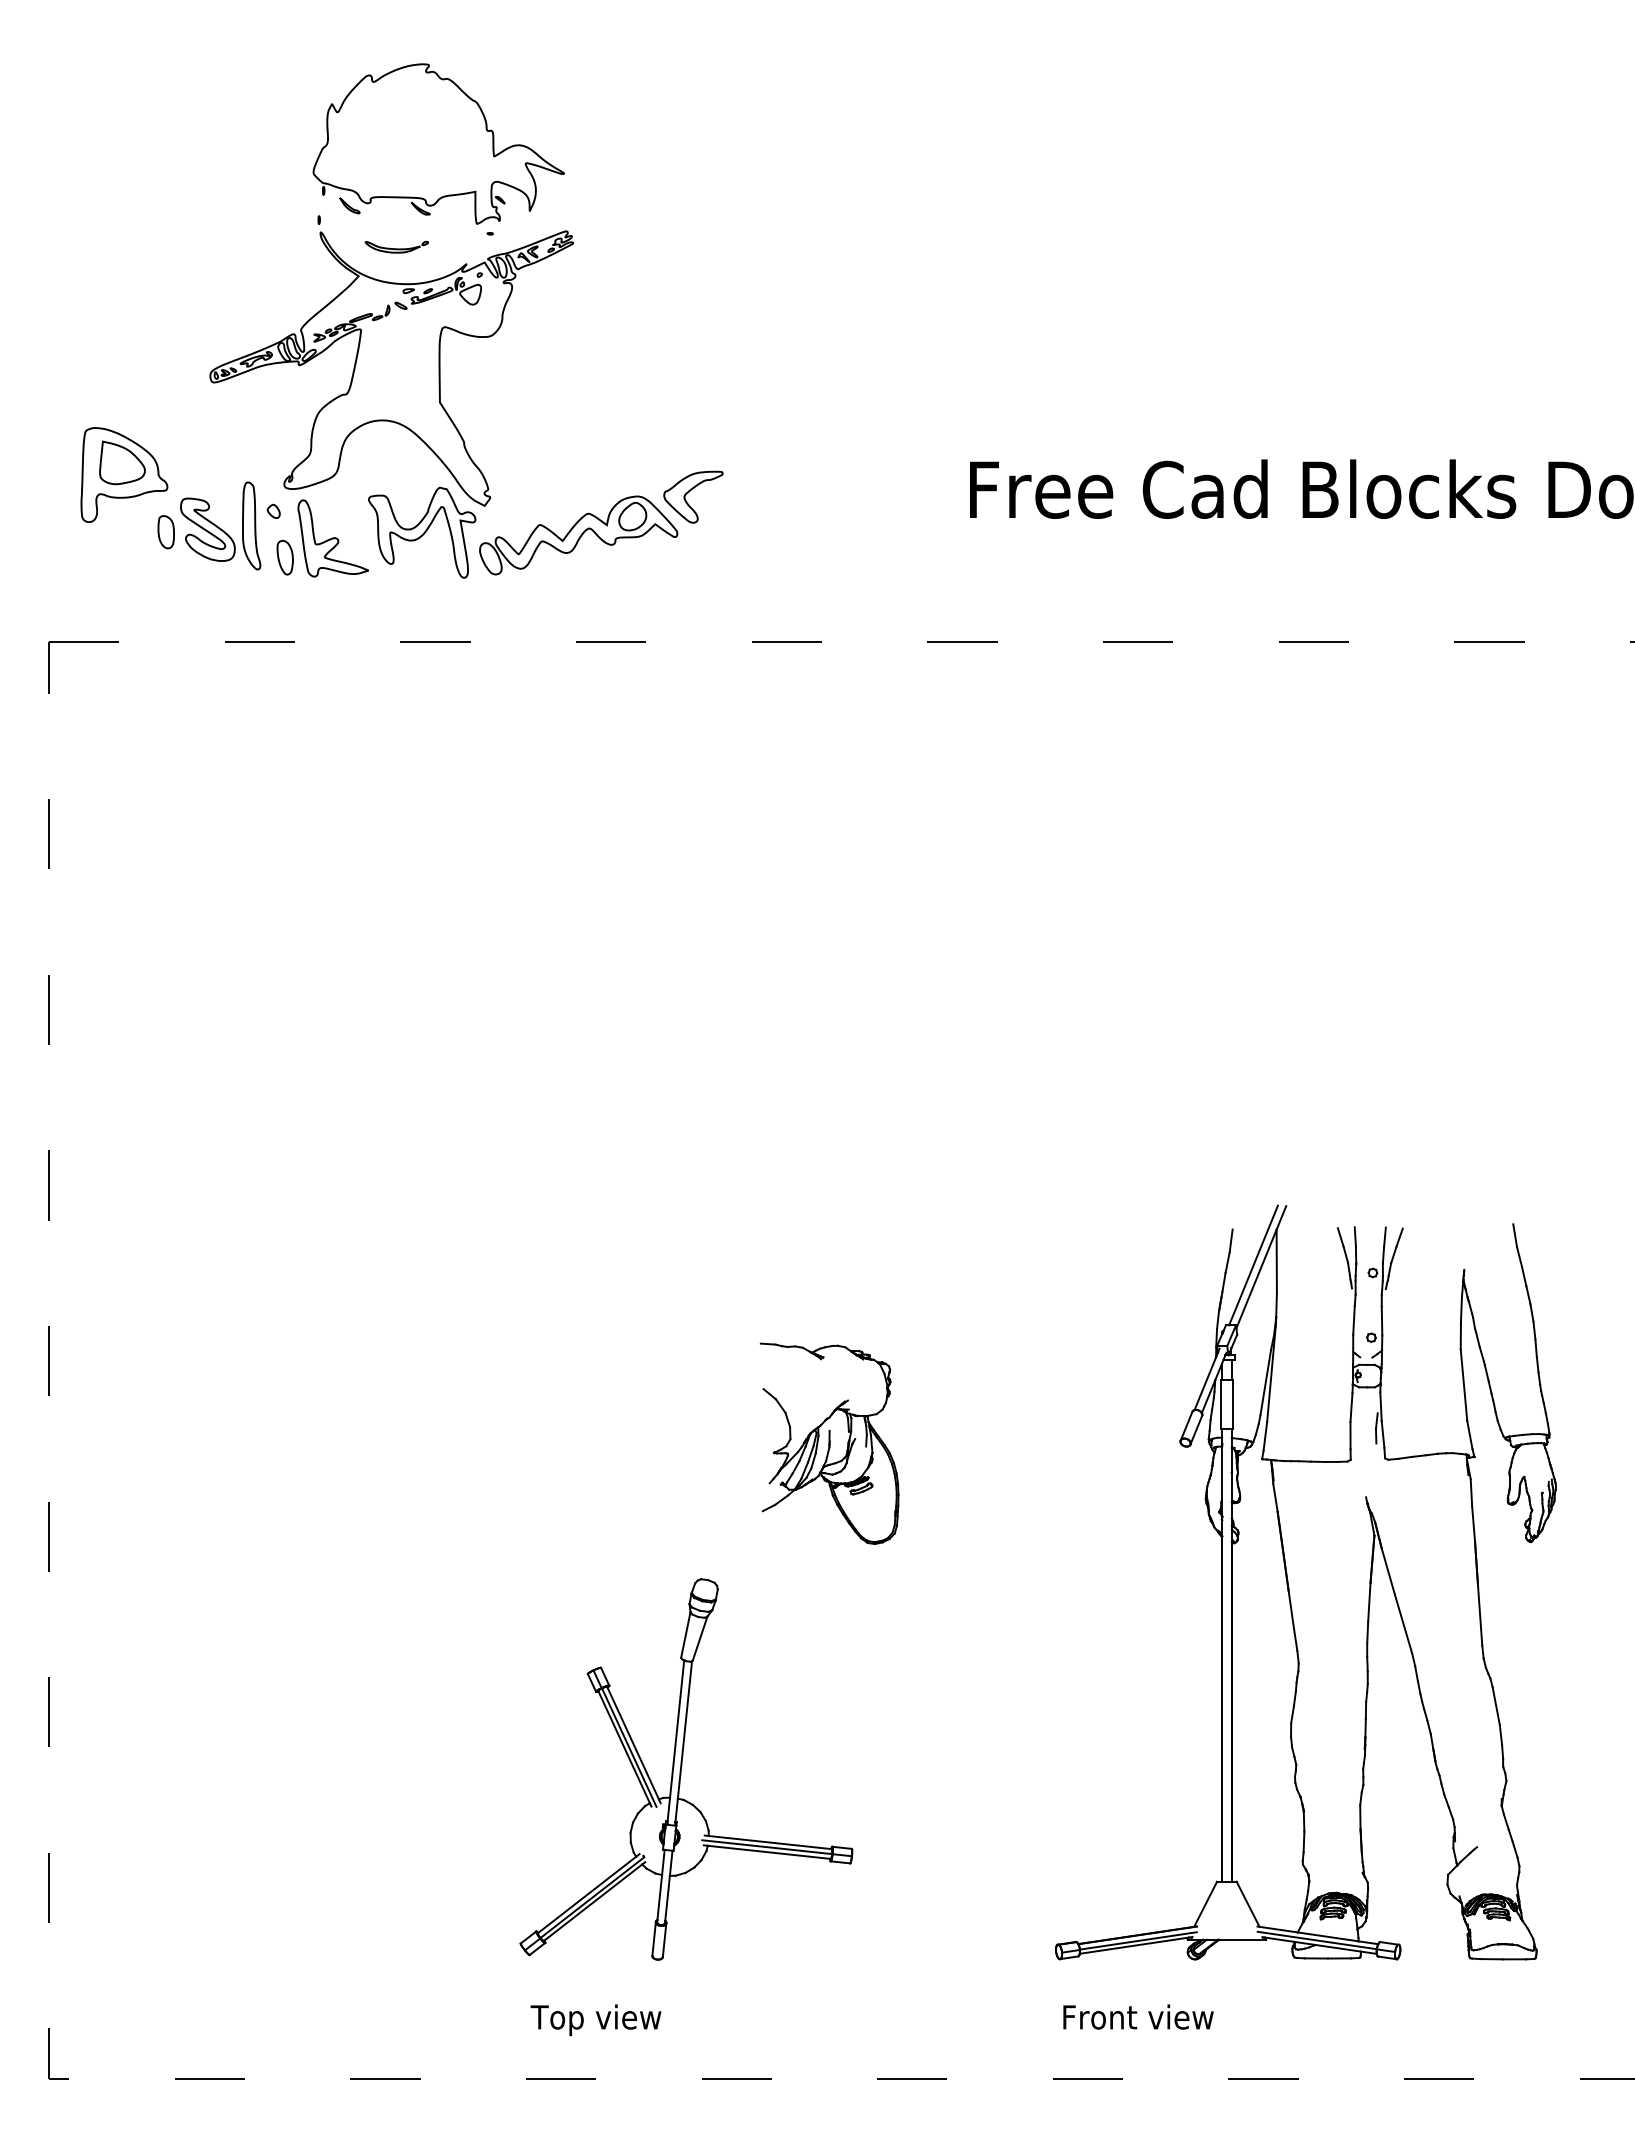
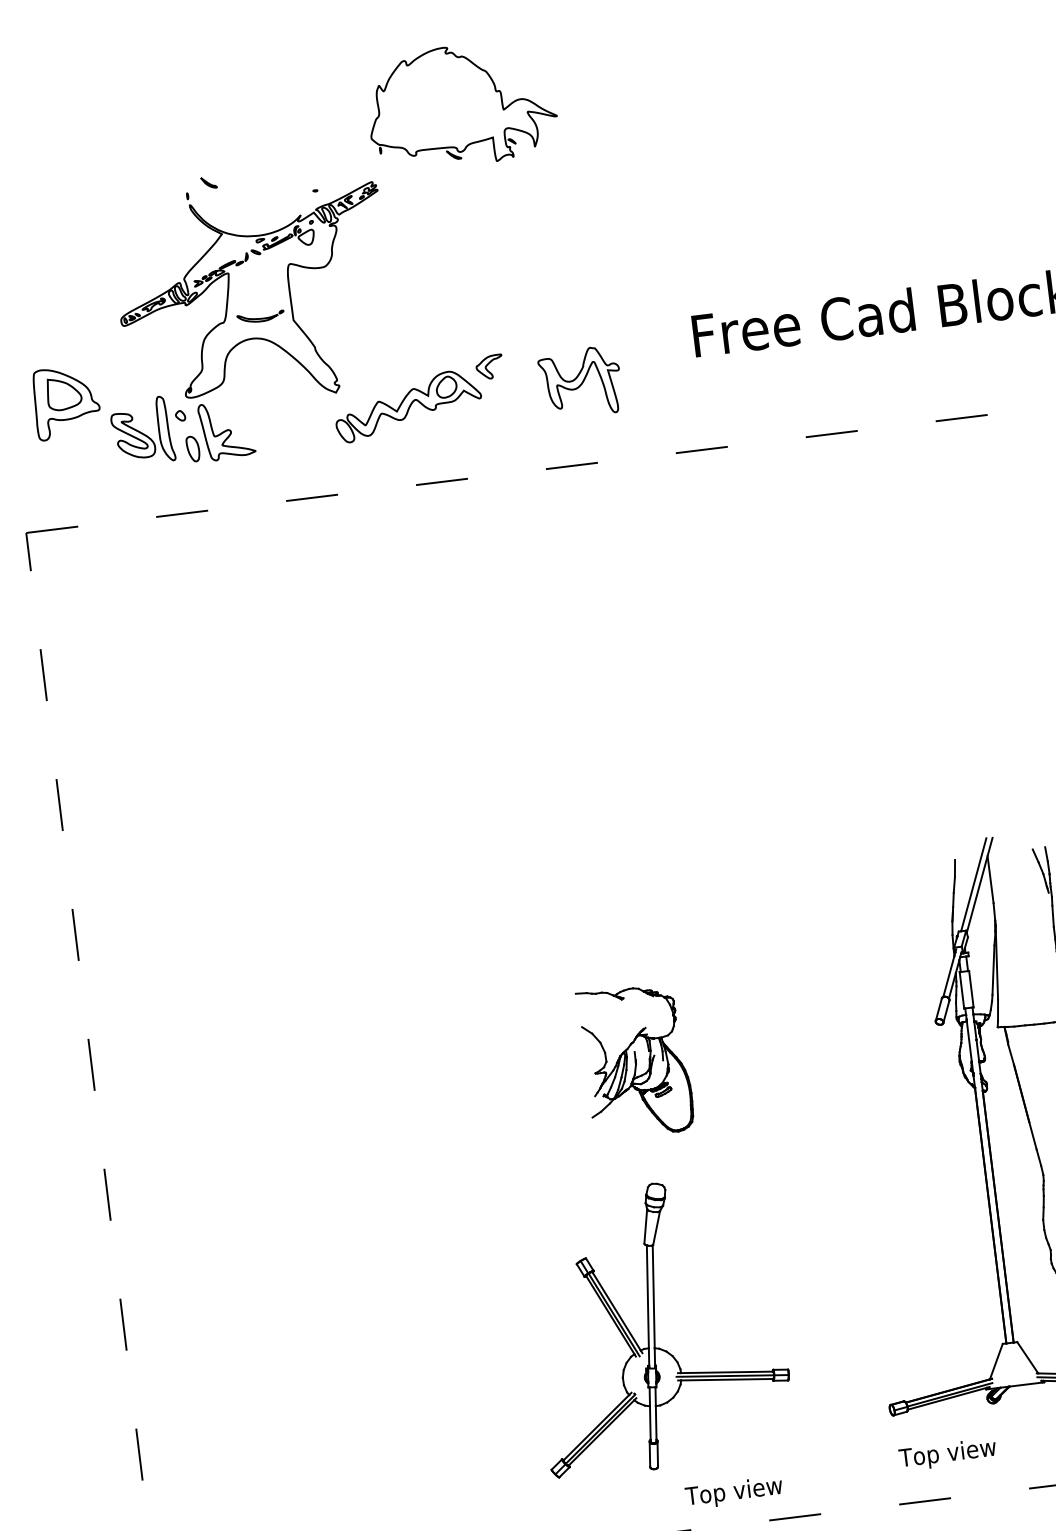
part: (438, 143) -> (461, 105), moved
part: (396, 246) -> (260, 316), moved
part: (693, 496) -> (489, 366), size x0.6
part: (165, 532) -> (102, 441), removed
part: (422, 532) -> (580, 382), moved
part: (829, 1443) -> (635, 1061), moved
part: (686, 1769) -> (658, 1325), moved
text: (595, 2020) -> (733, 1493), moved
text: (1136, 2020) -> (955, 1453), Front view -> Top view

